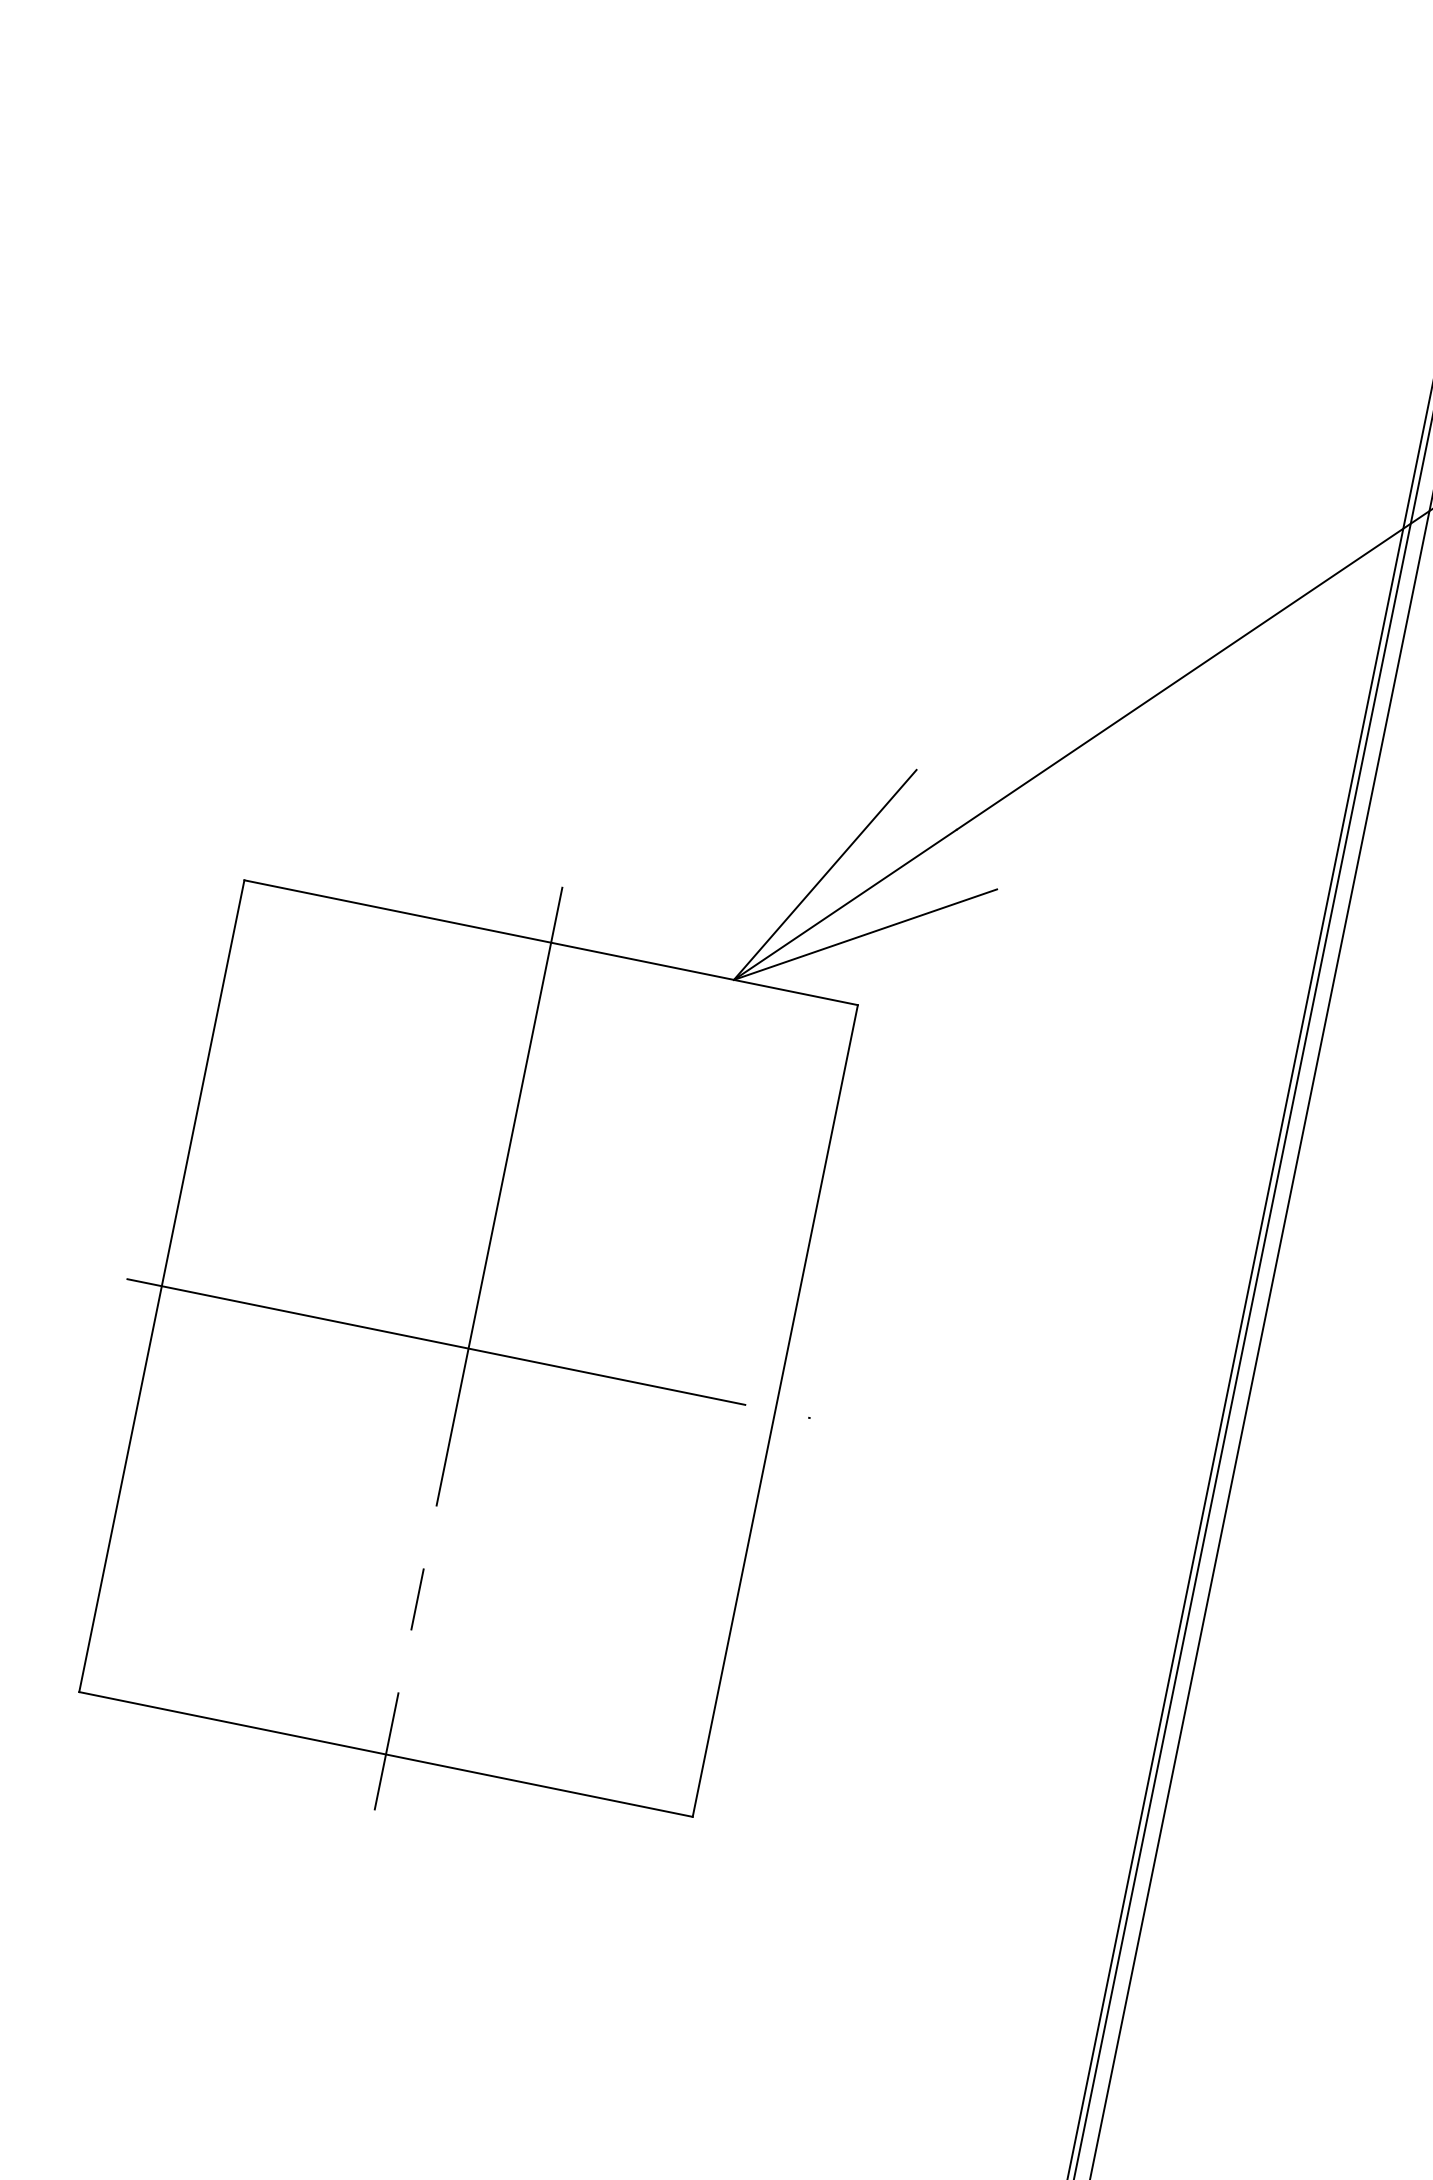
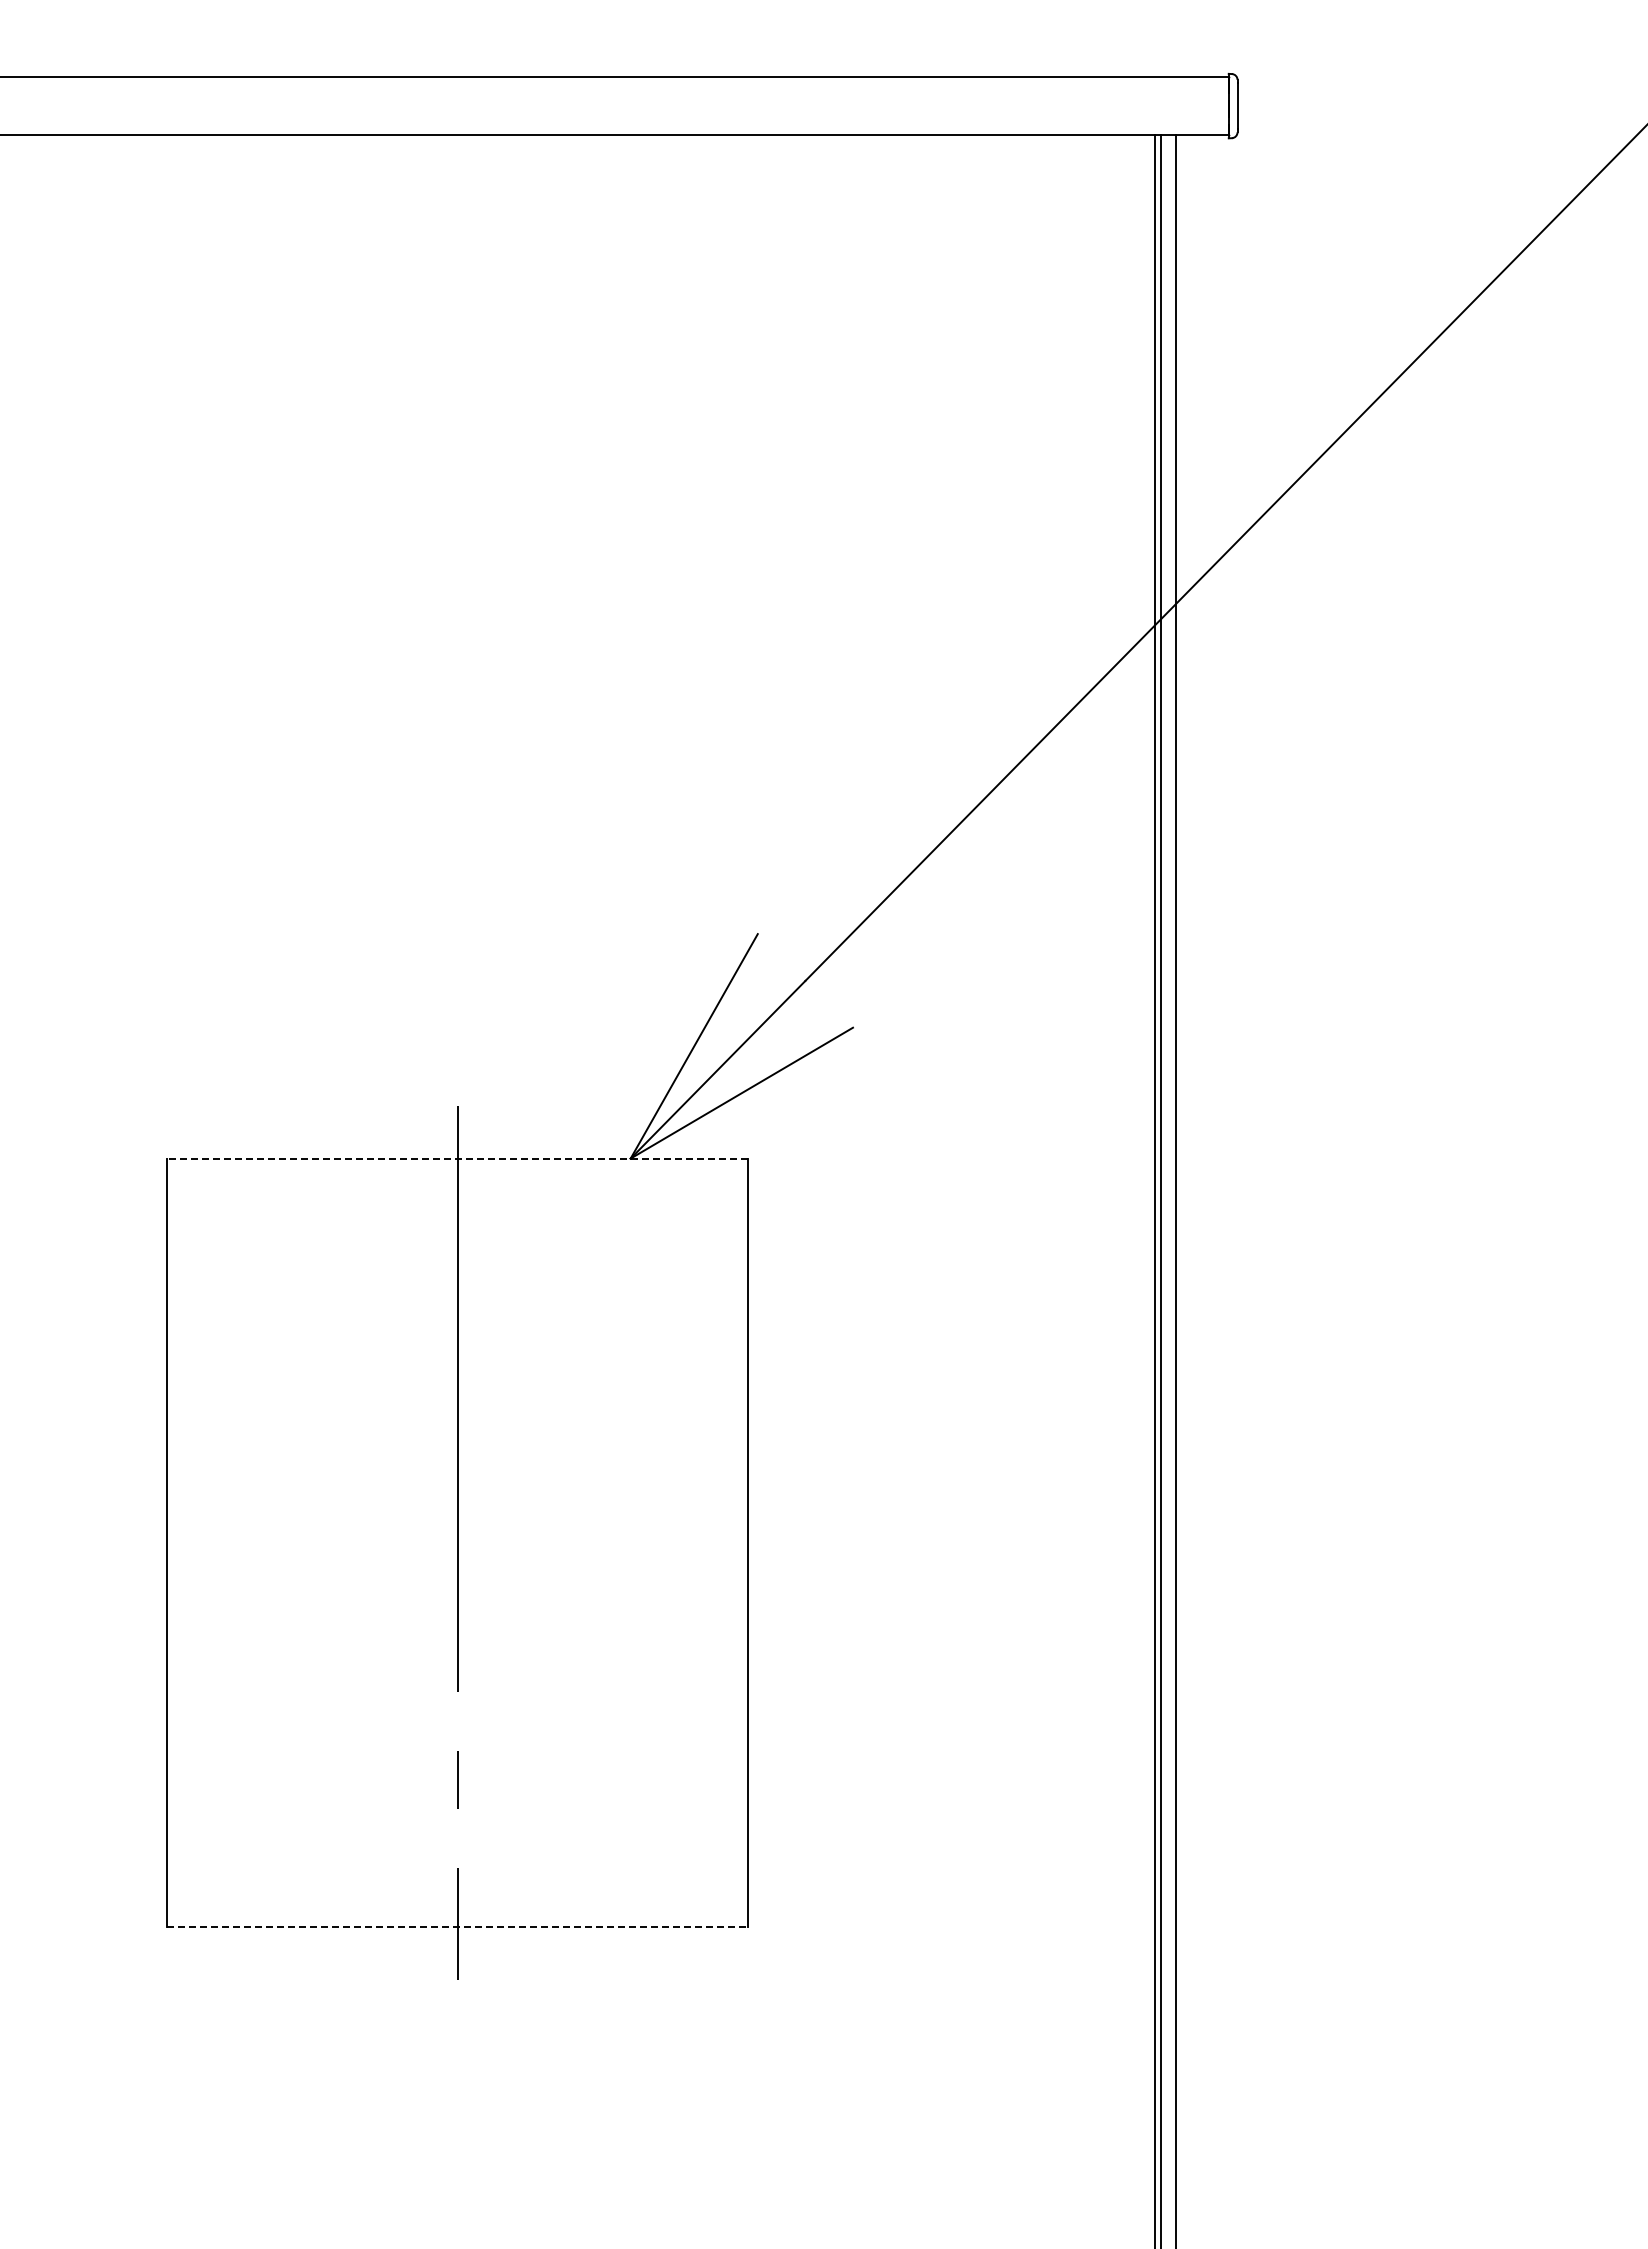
line: (550, 942) -> (457, 1158), solid -> dashed
line: (468, 1348) -> (457, 1542), removed
line: (386, 1754) -> (458, 1926), solid -> dashed

